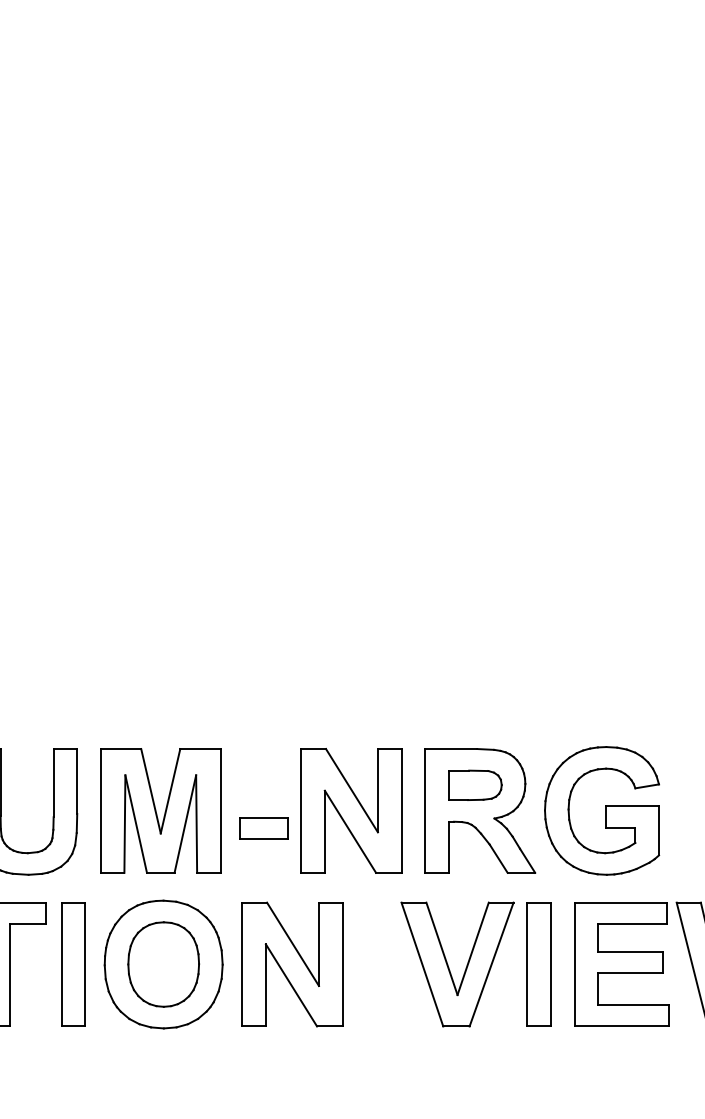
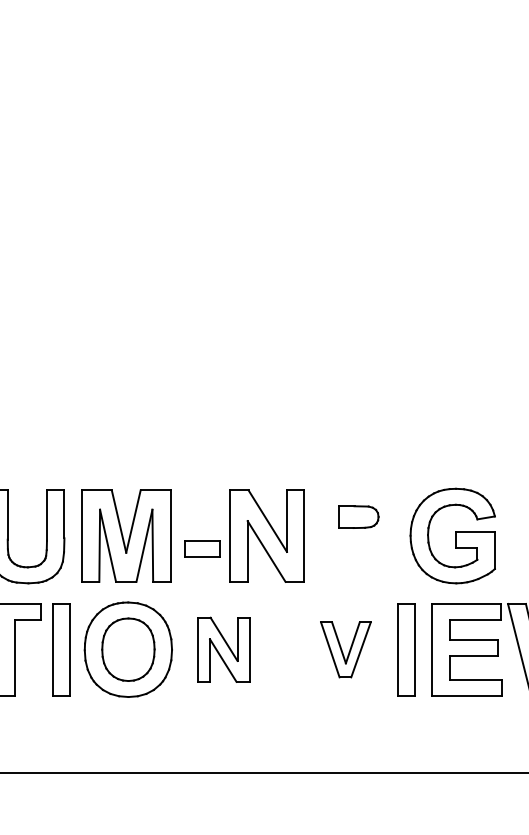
part: (480, 810) -> (362, 535), removed
part: (292, 964) -> (223, 649), size x0.7
part: (457, 964) -> (345, 649), size x0.6

